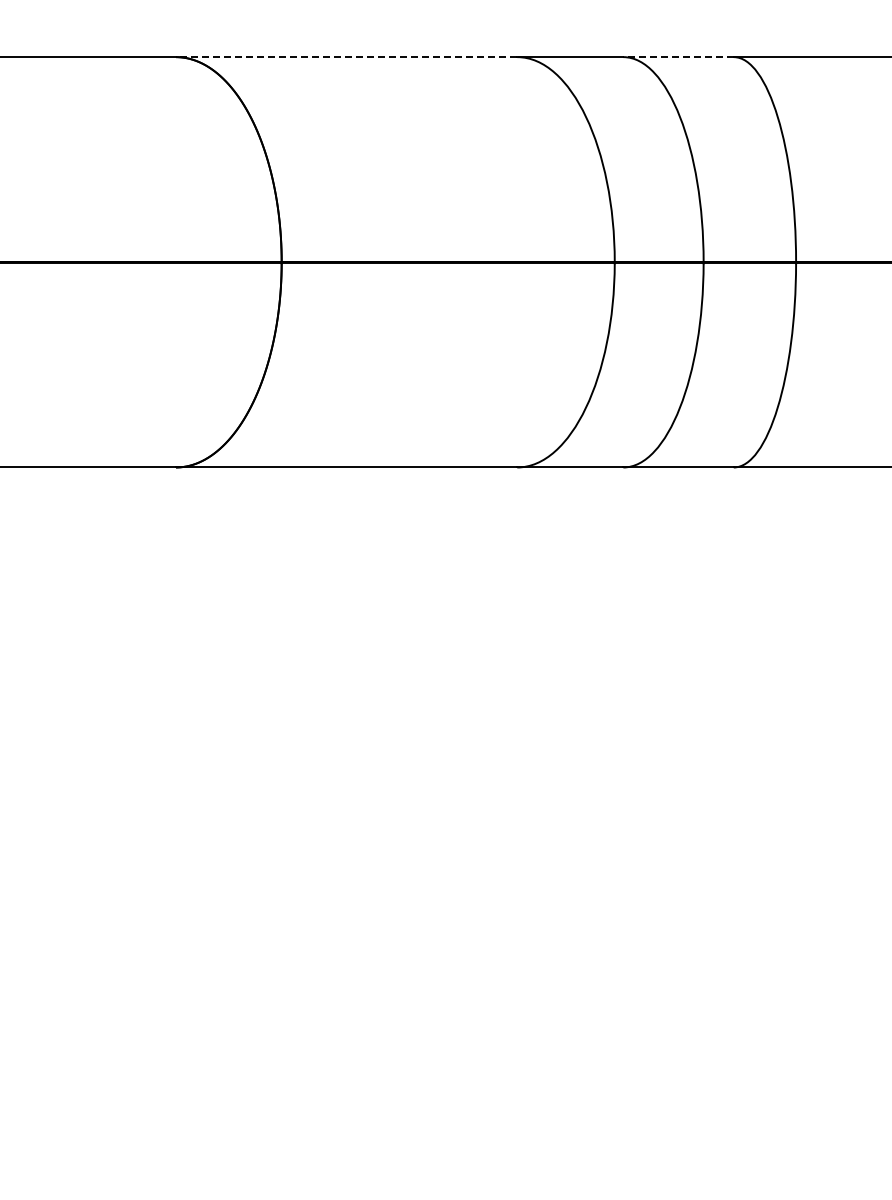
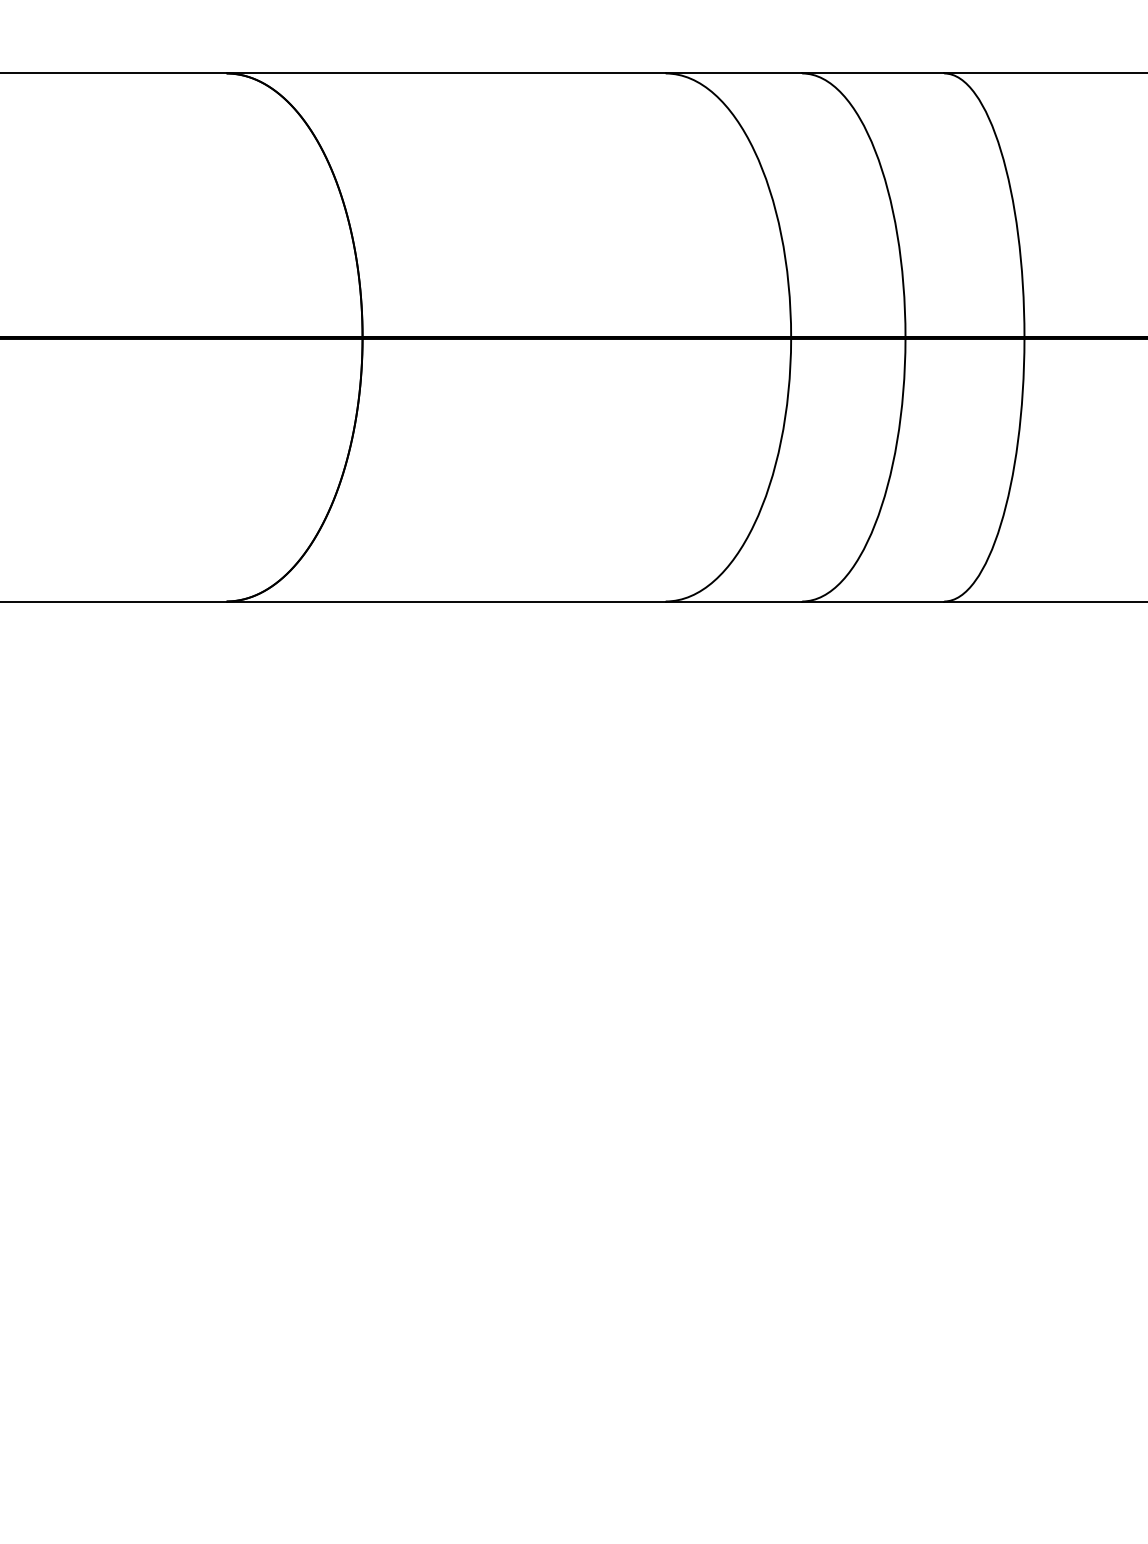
line: (346, 57) -> (445, 73), dashed -> solid
line: (678, 57) -> (873, 73), dashed -> solid

